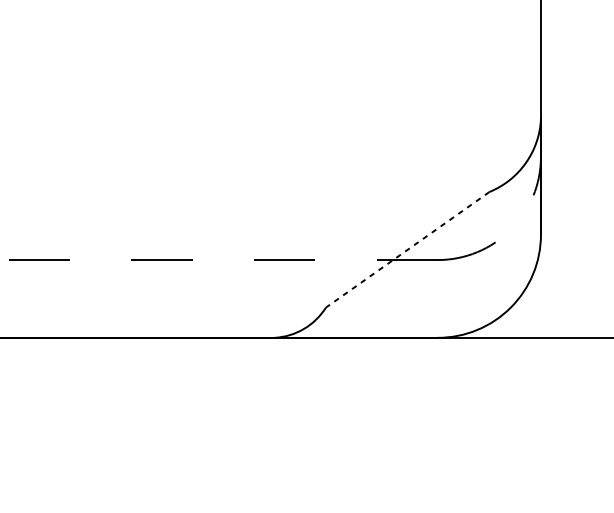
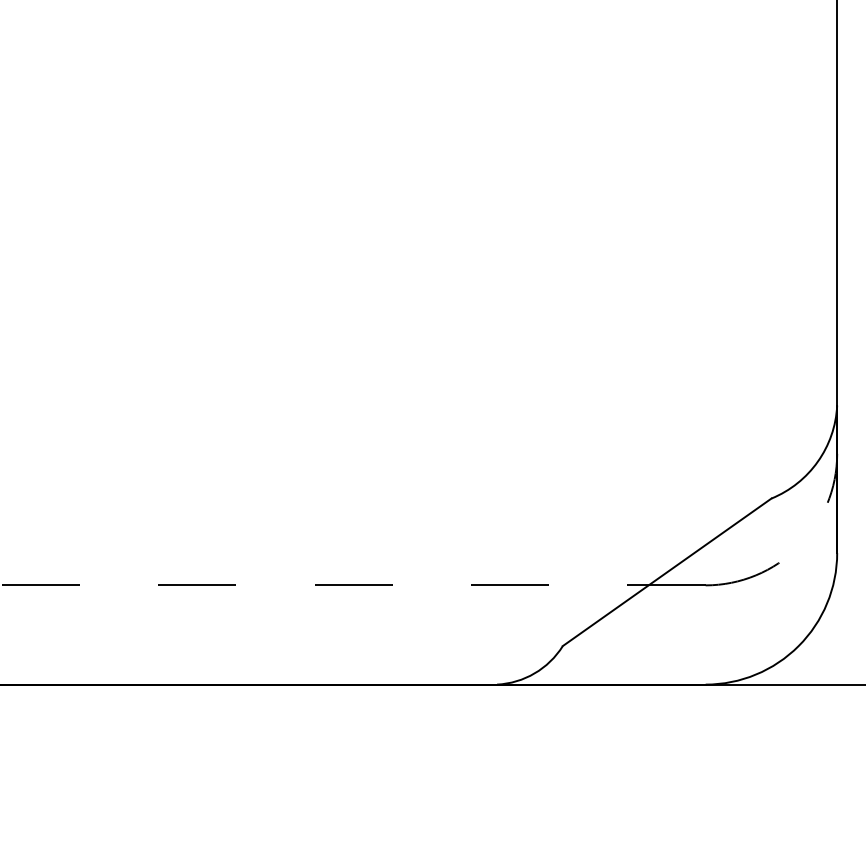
line: (407, 249) -> (667, 572), dashed -> solid

